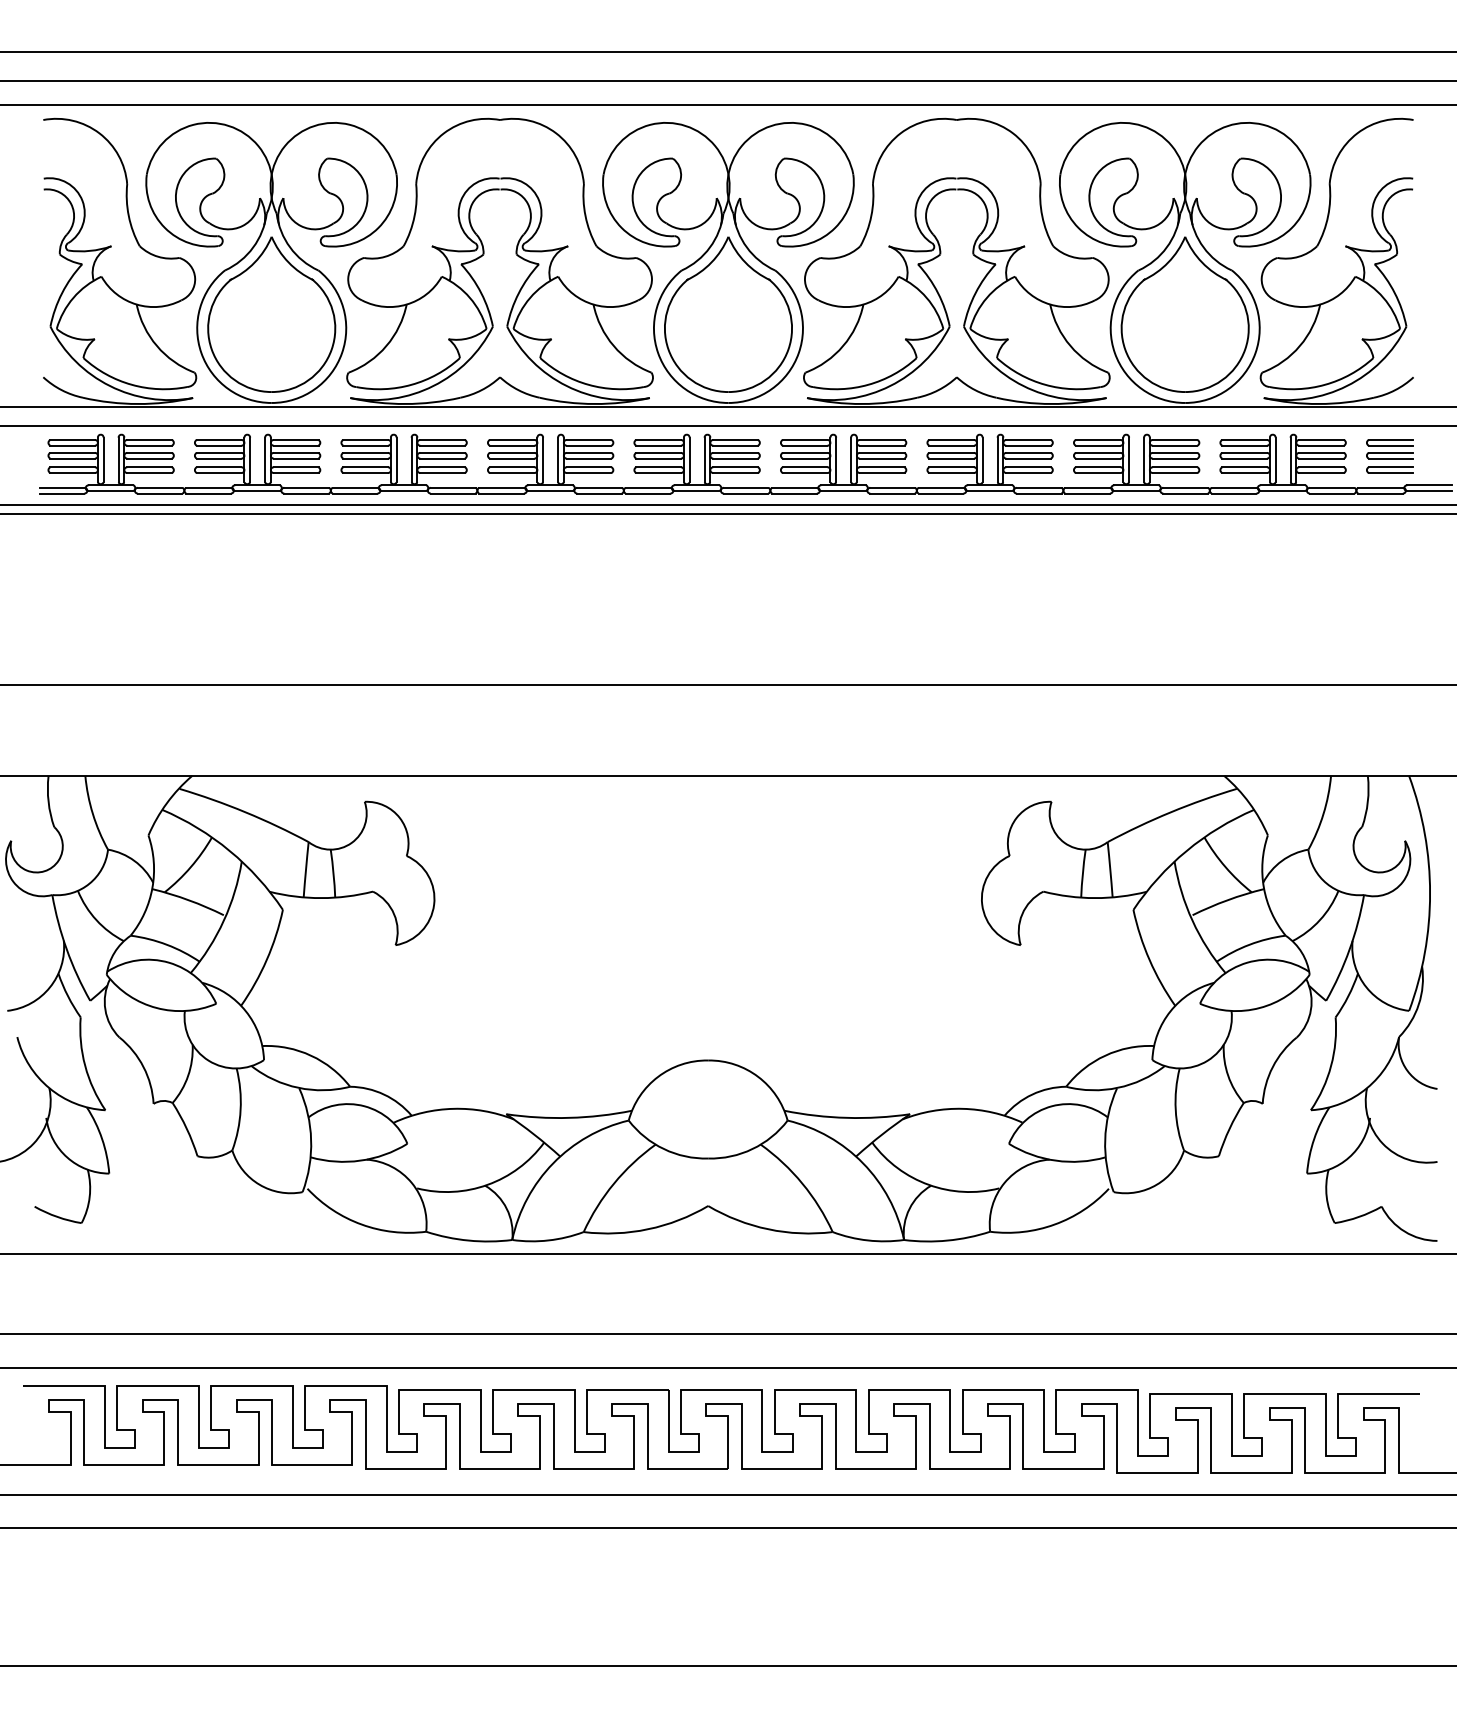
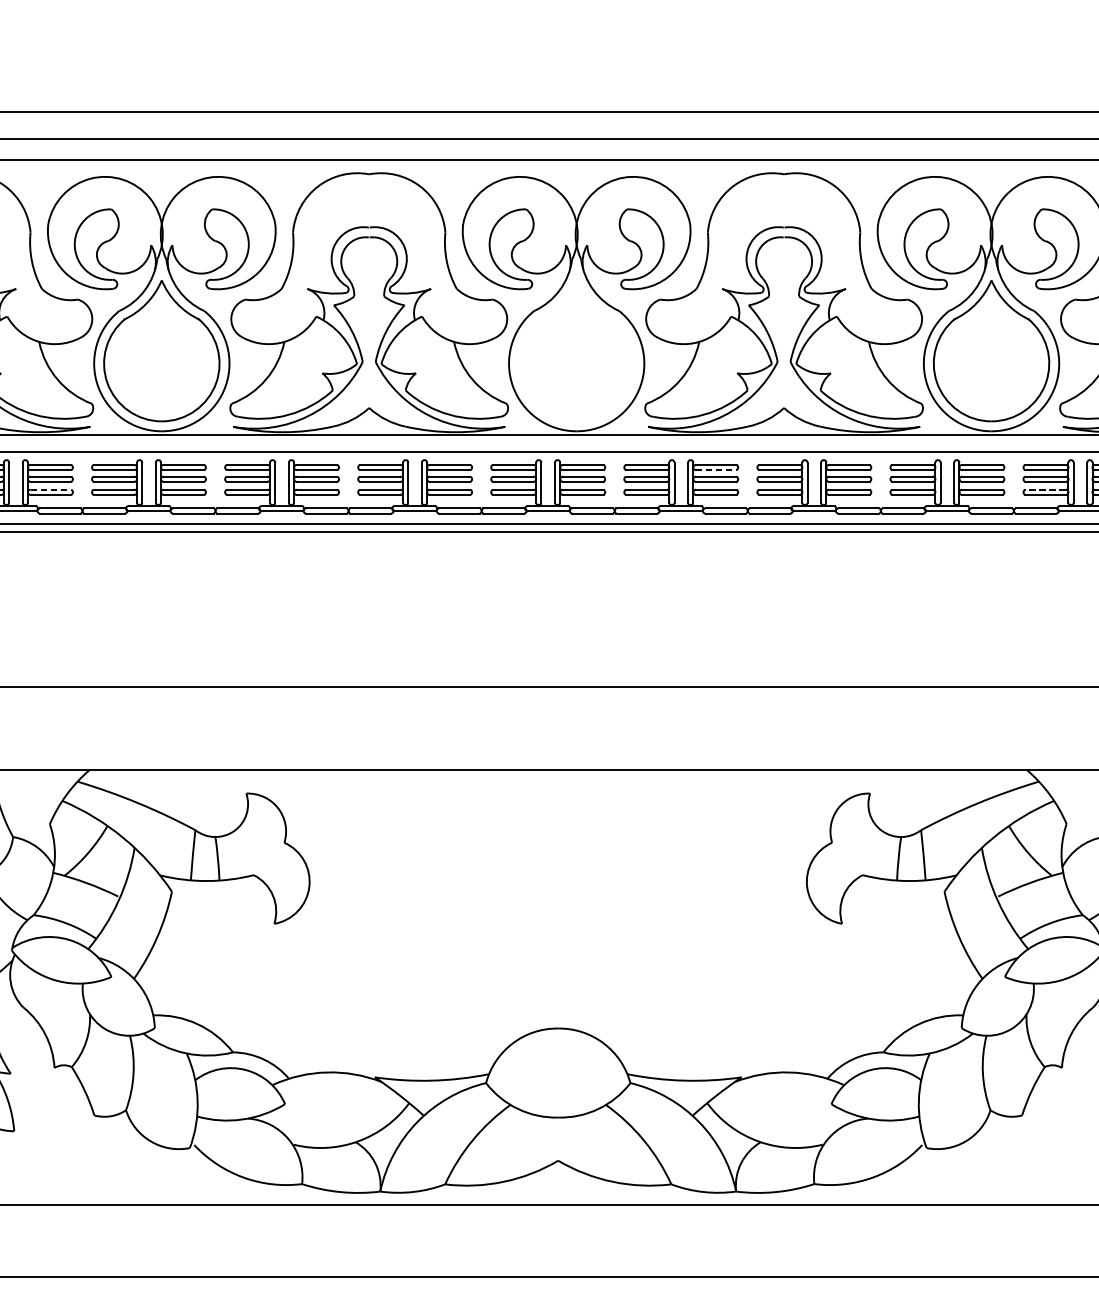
part: (728, 314) -> (576, 350), removed
line: (882, 445) -> (716, 469), solid -> dashed
line: (150, 467) -> (51, 489), solid -> dashed
line: (1244, 467) -> (1045, 489), solid -> dashed

